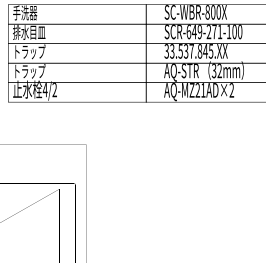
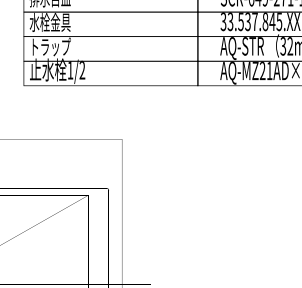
text: (29, 51) -> (50, 21), トラップ -> 水栓金具
text: (44, 90) -> (69, 71), 4/2 -> 1/2

